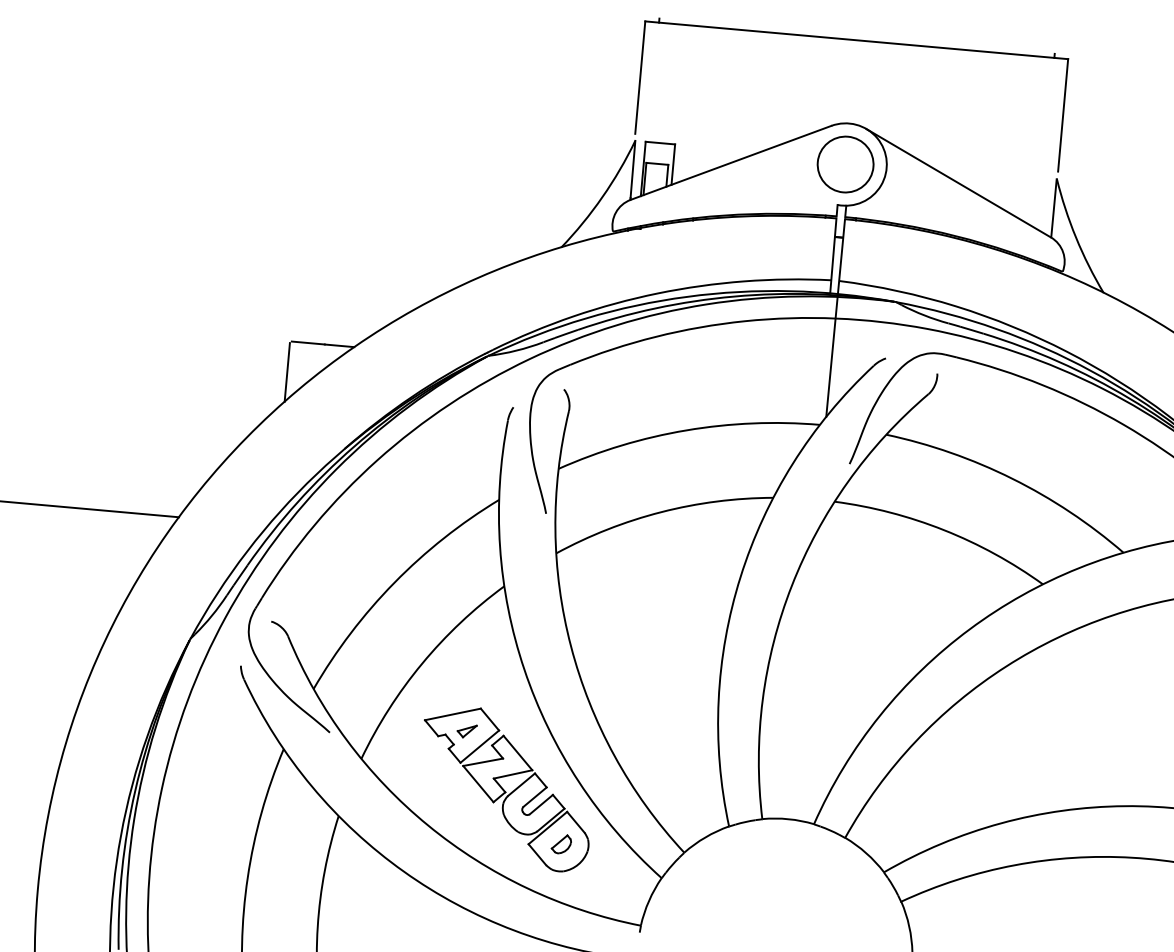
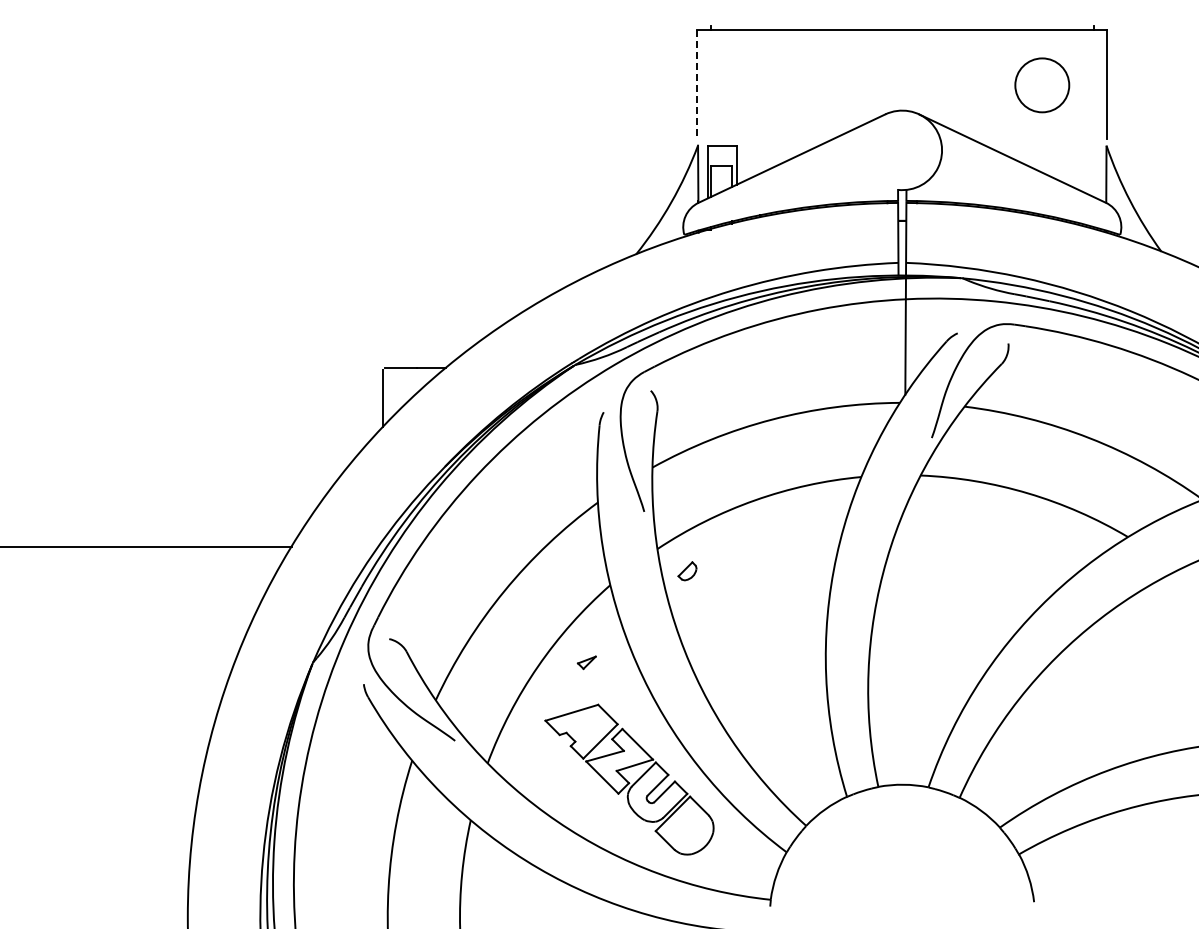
line: (640, 77) -> (697, 84), solid -> dashed
circle: (845, 164) -> (1042, 85), moved
part: (466, 730) -> (586, 662), moved
part: (561, 844) -> (687, 571), moved

